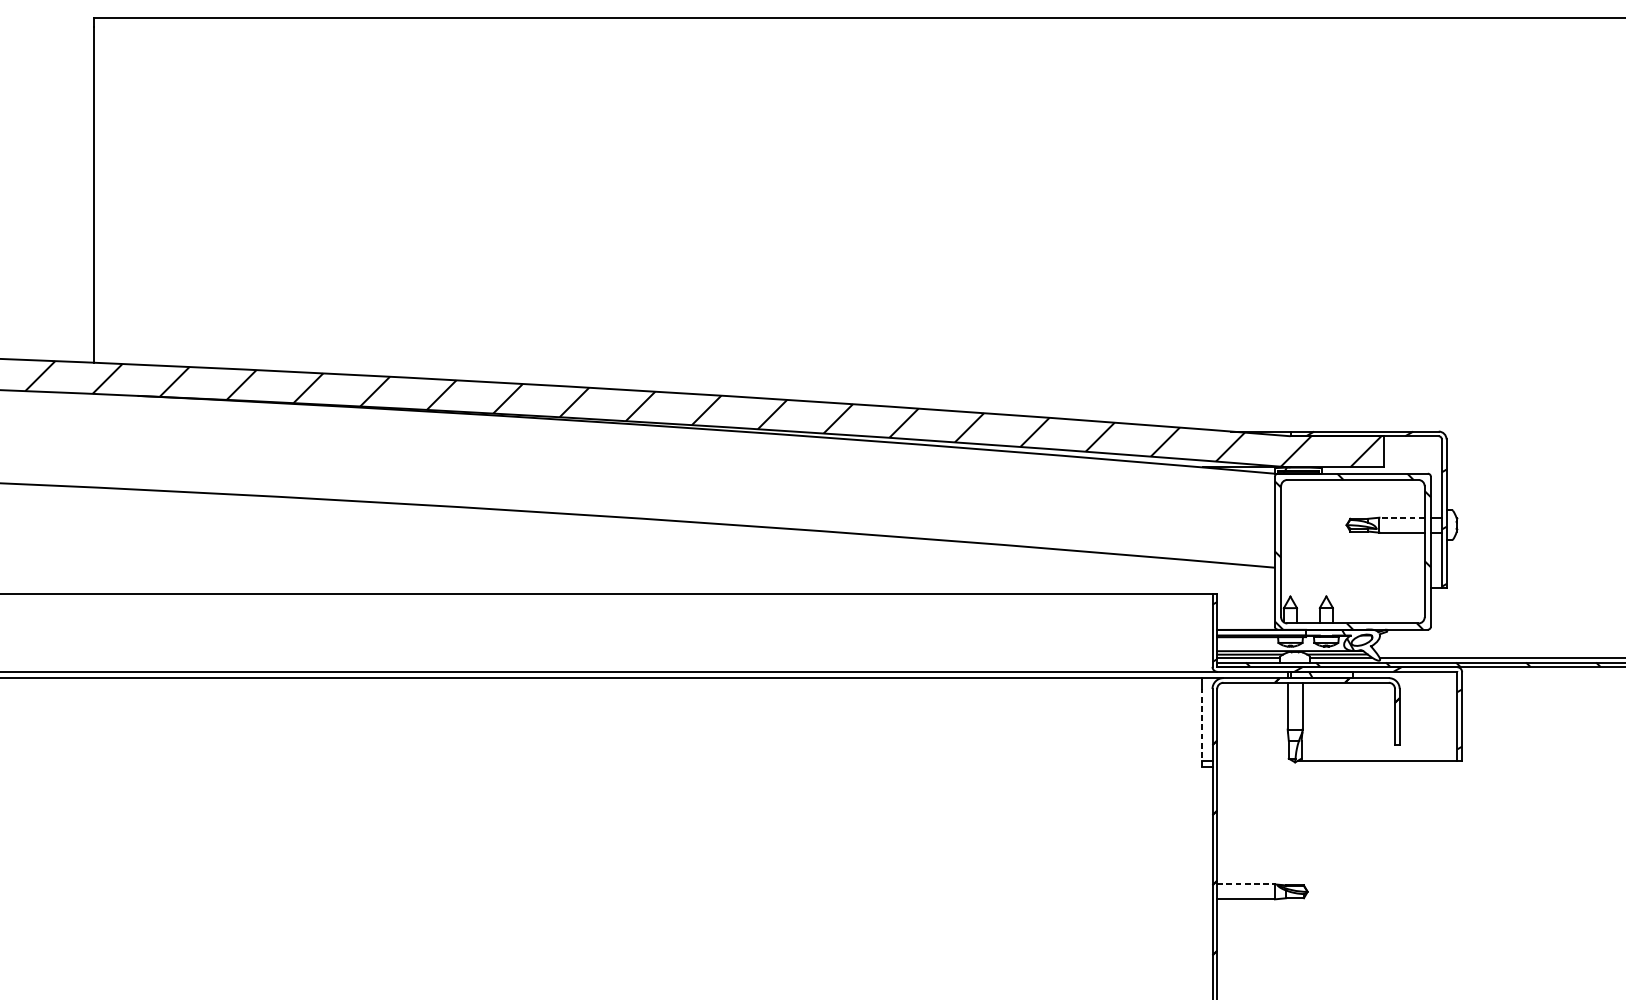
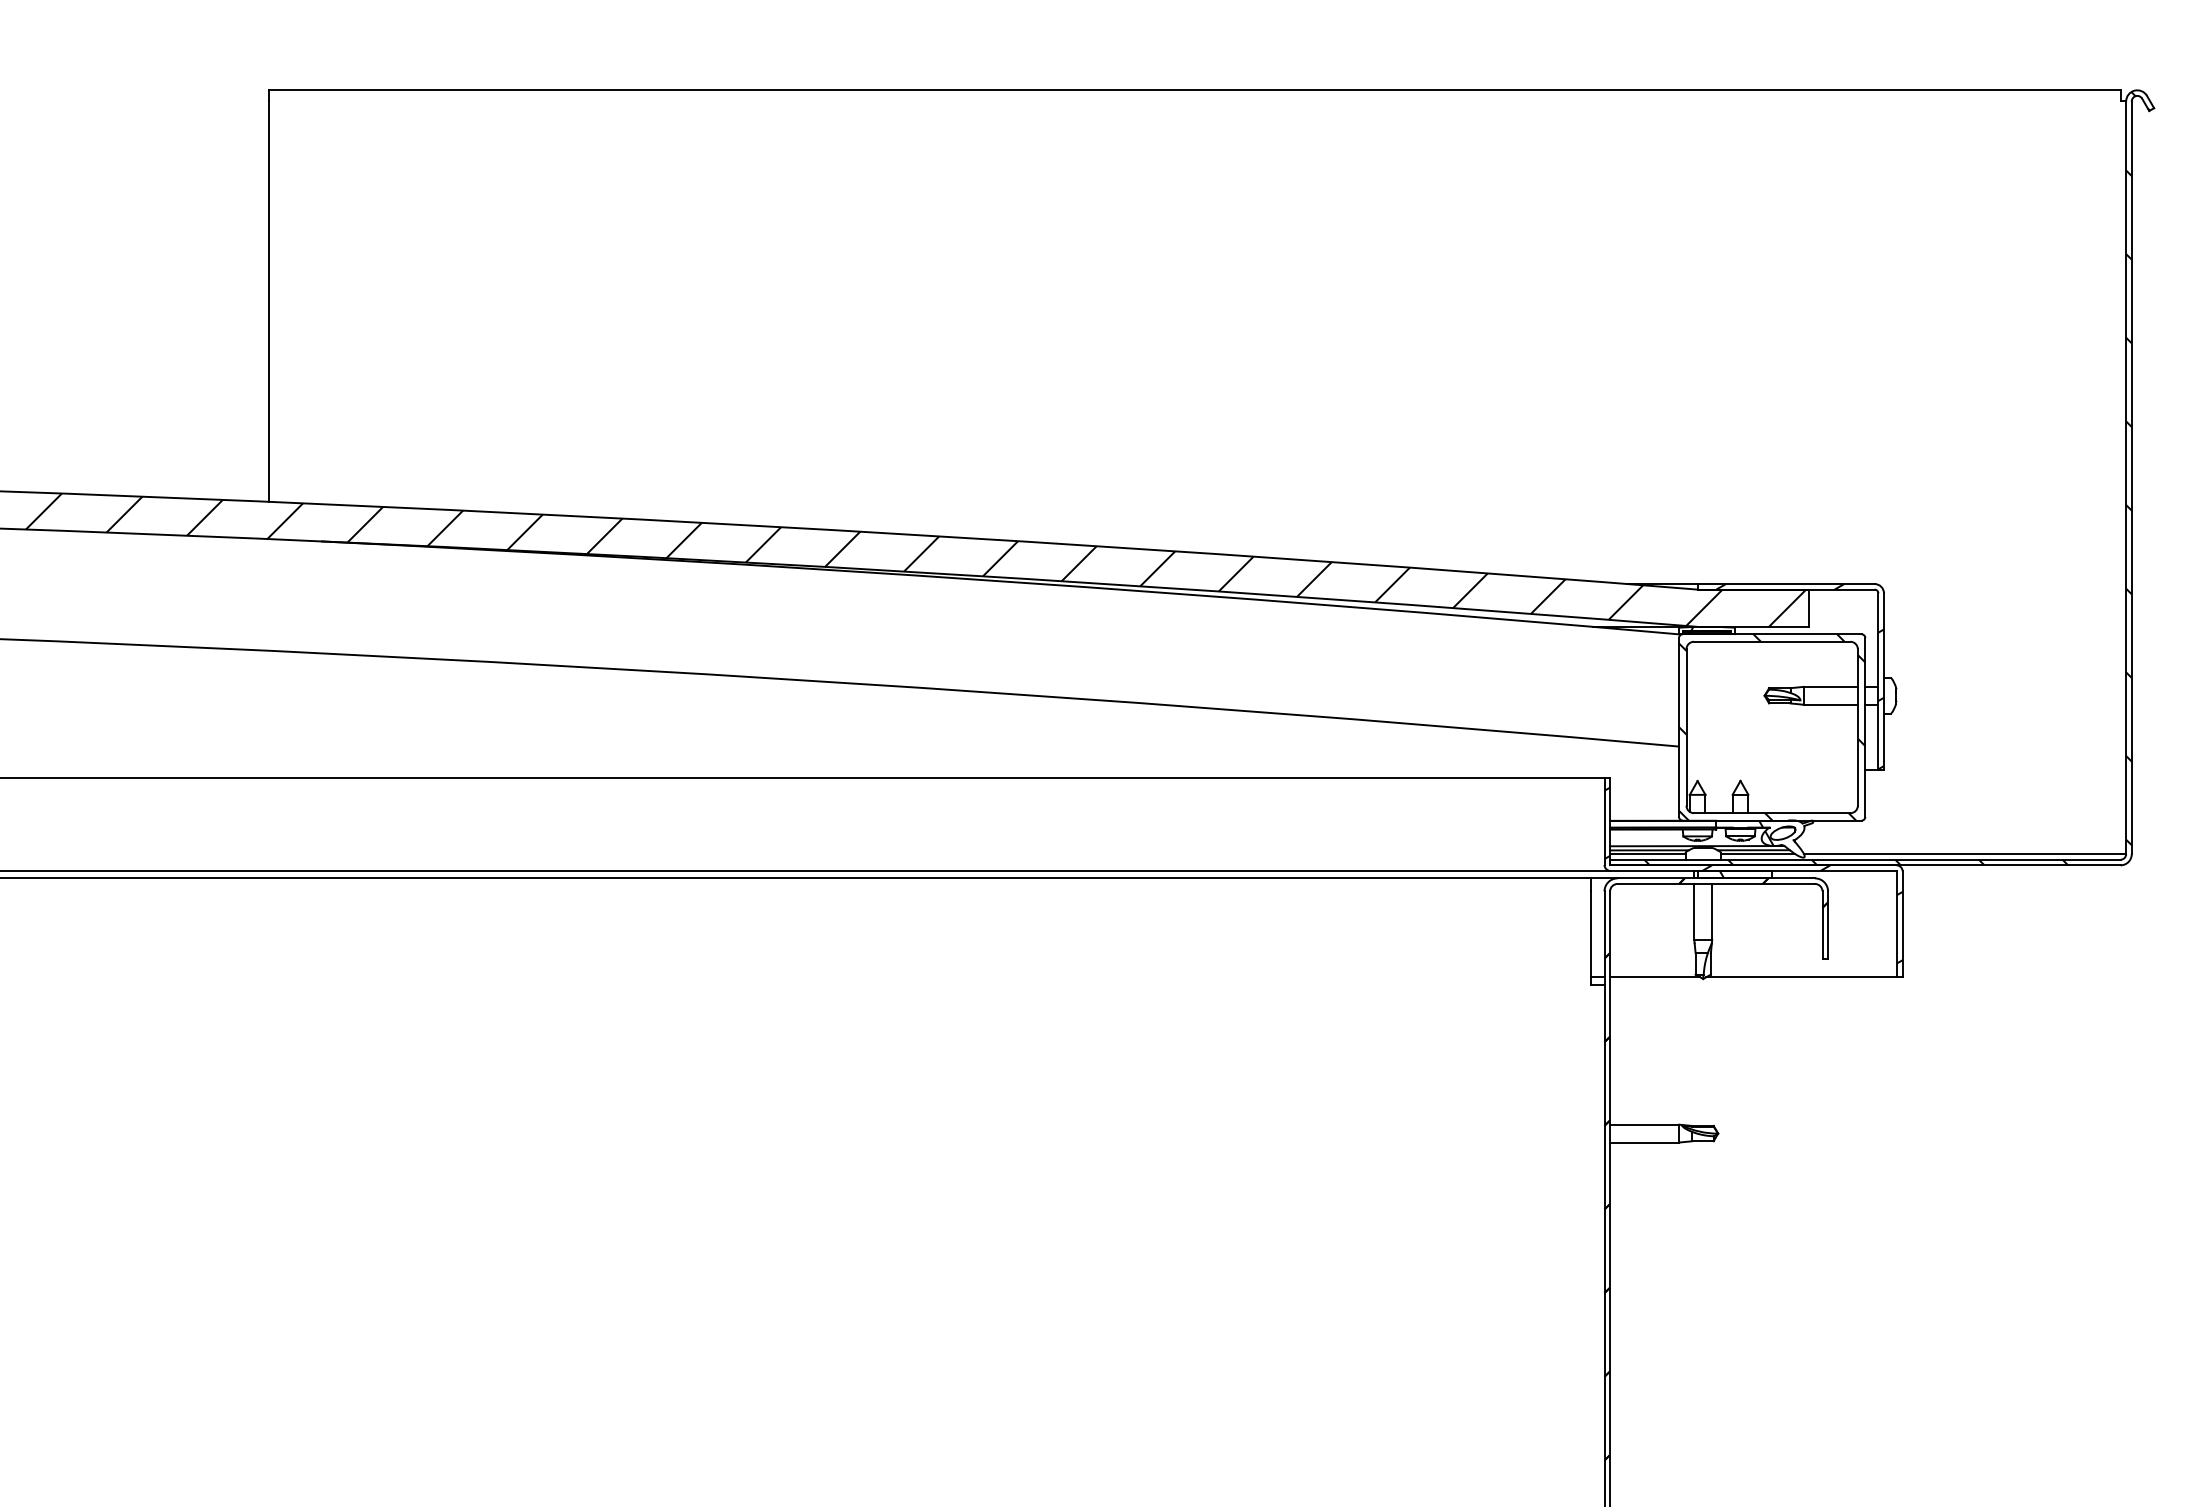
line: (1401, 517) -> (1830, 686), dashed -> solid
line: (1201, 728) -> (1591, 938), dashed -> solid
line: (1255, 761) -> (1655, 977), added
line: (1246, 884) -> (1645, 1124), dashed -> solid

